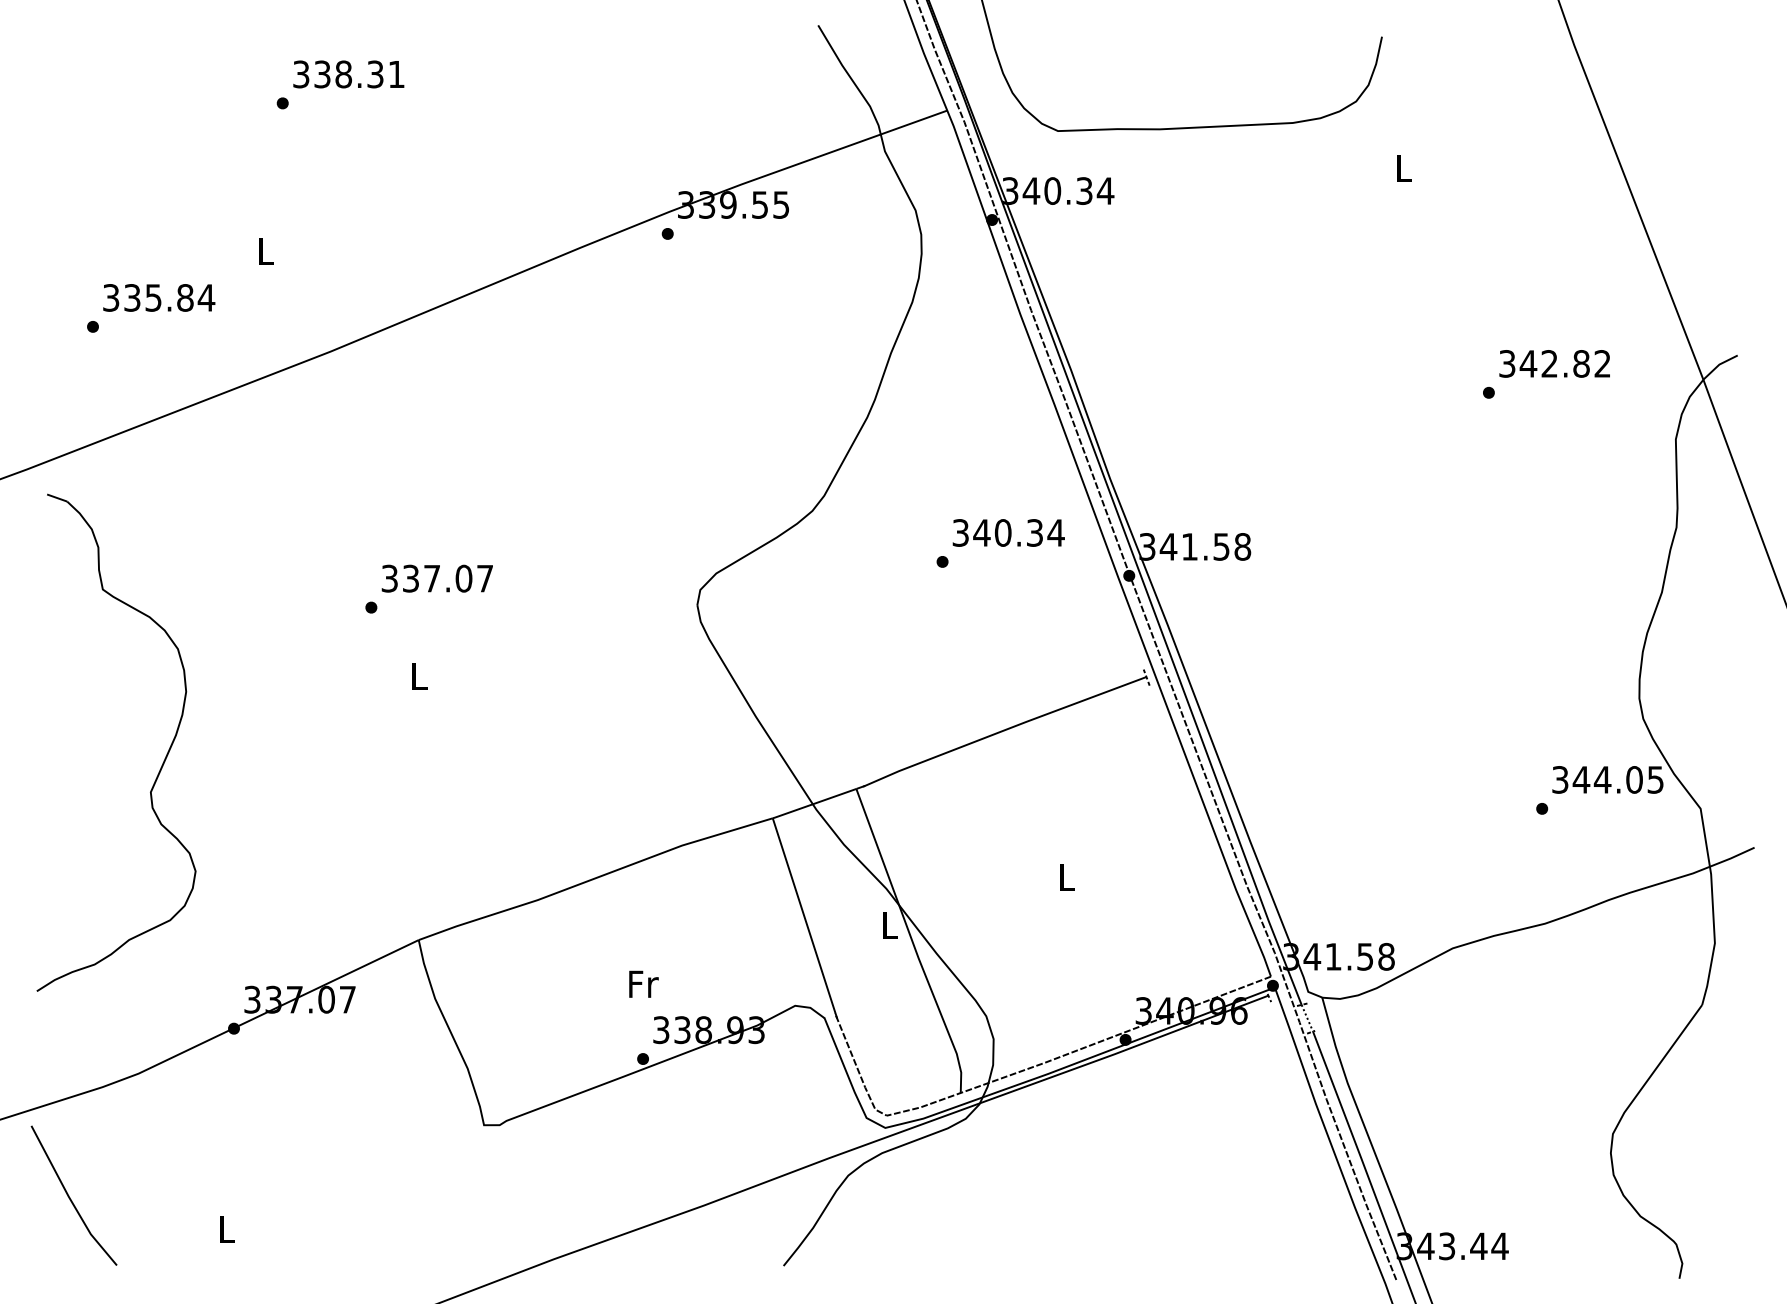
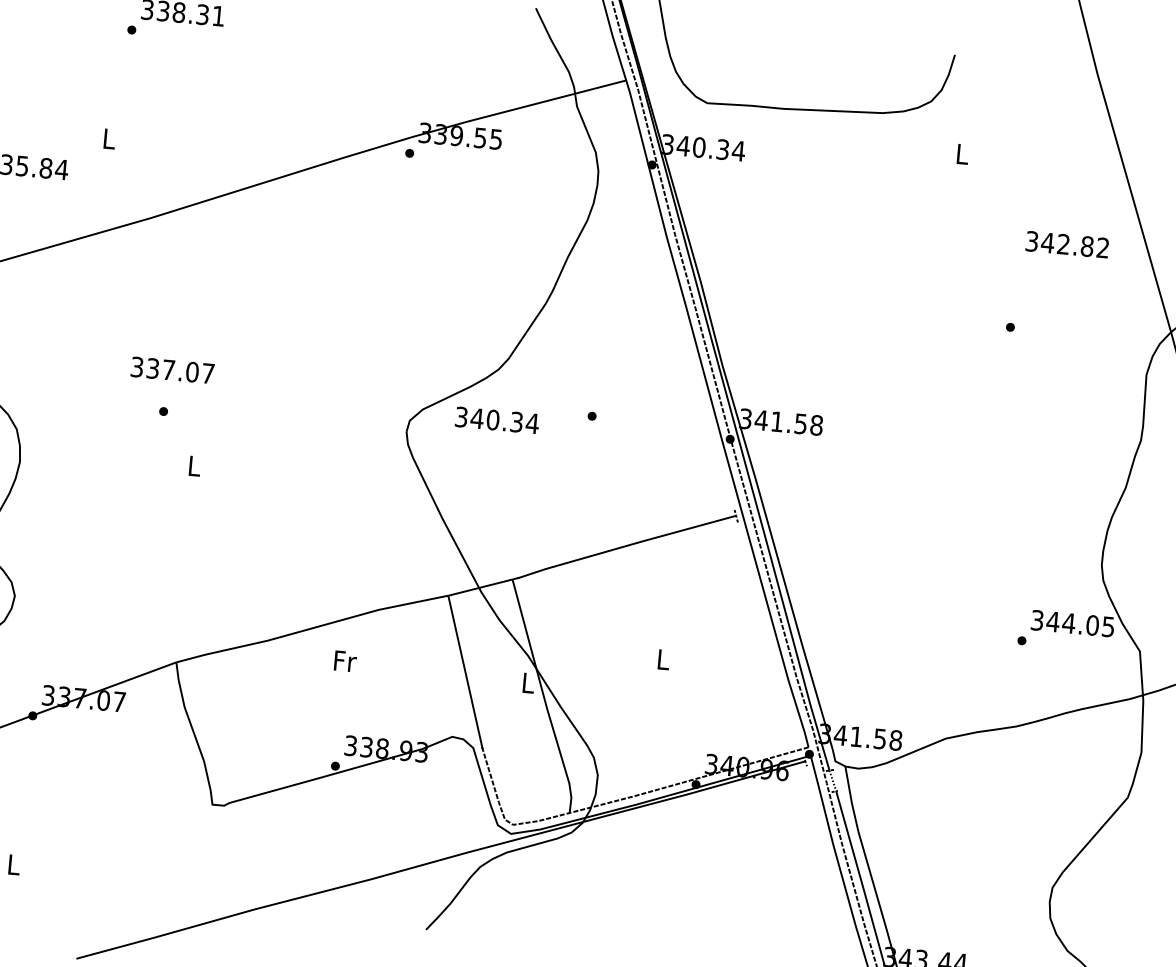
text: (1554, 363) -> (1067, 244), moved
text: (1008, 532) -> (497, 420), moved
text: (436, 578) -> (172, 370), moved
text: (643, 983) -> (345, 660), moved

